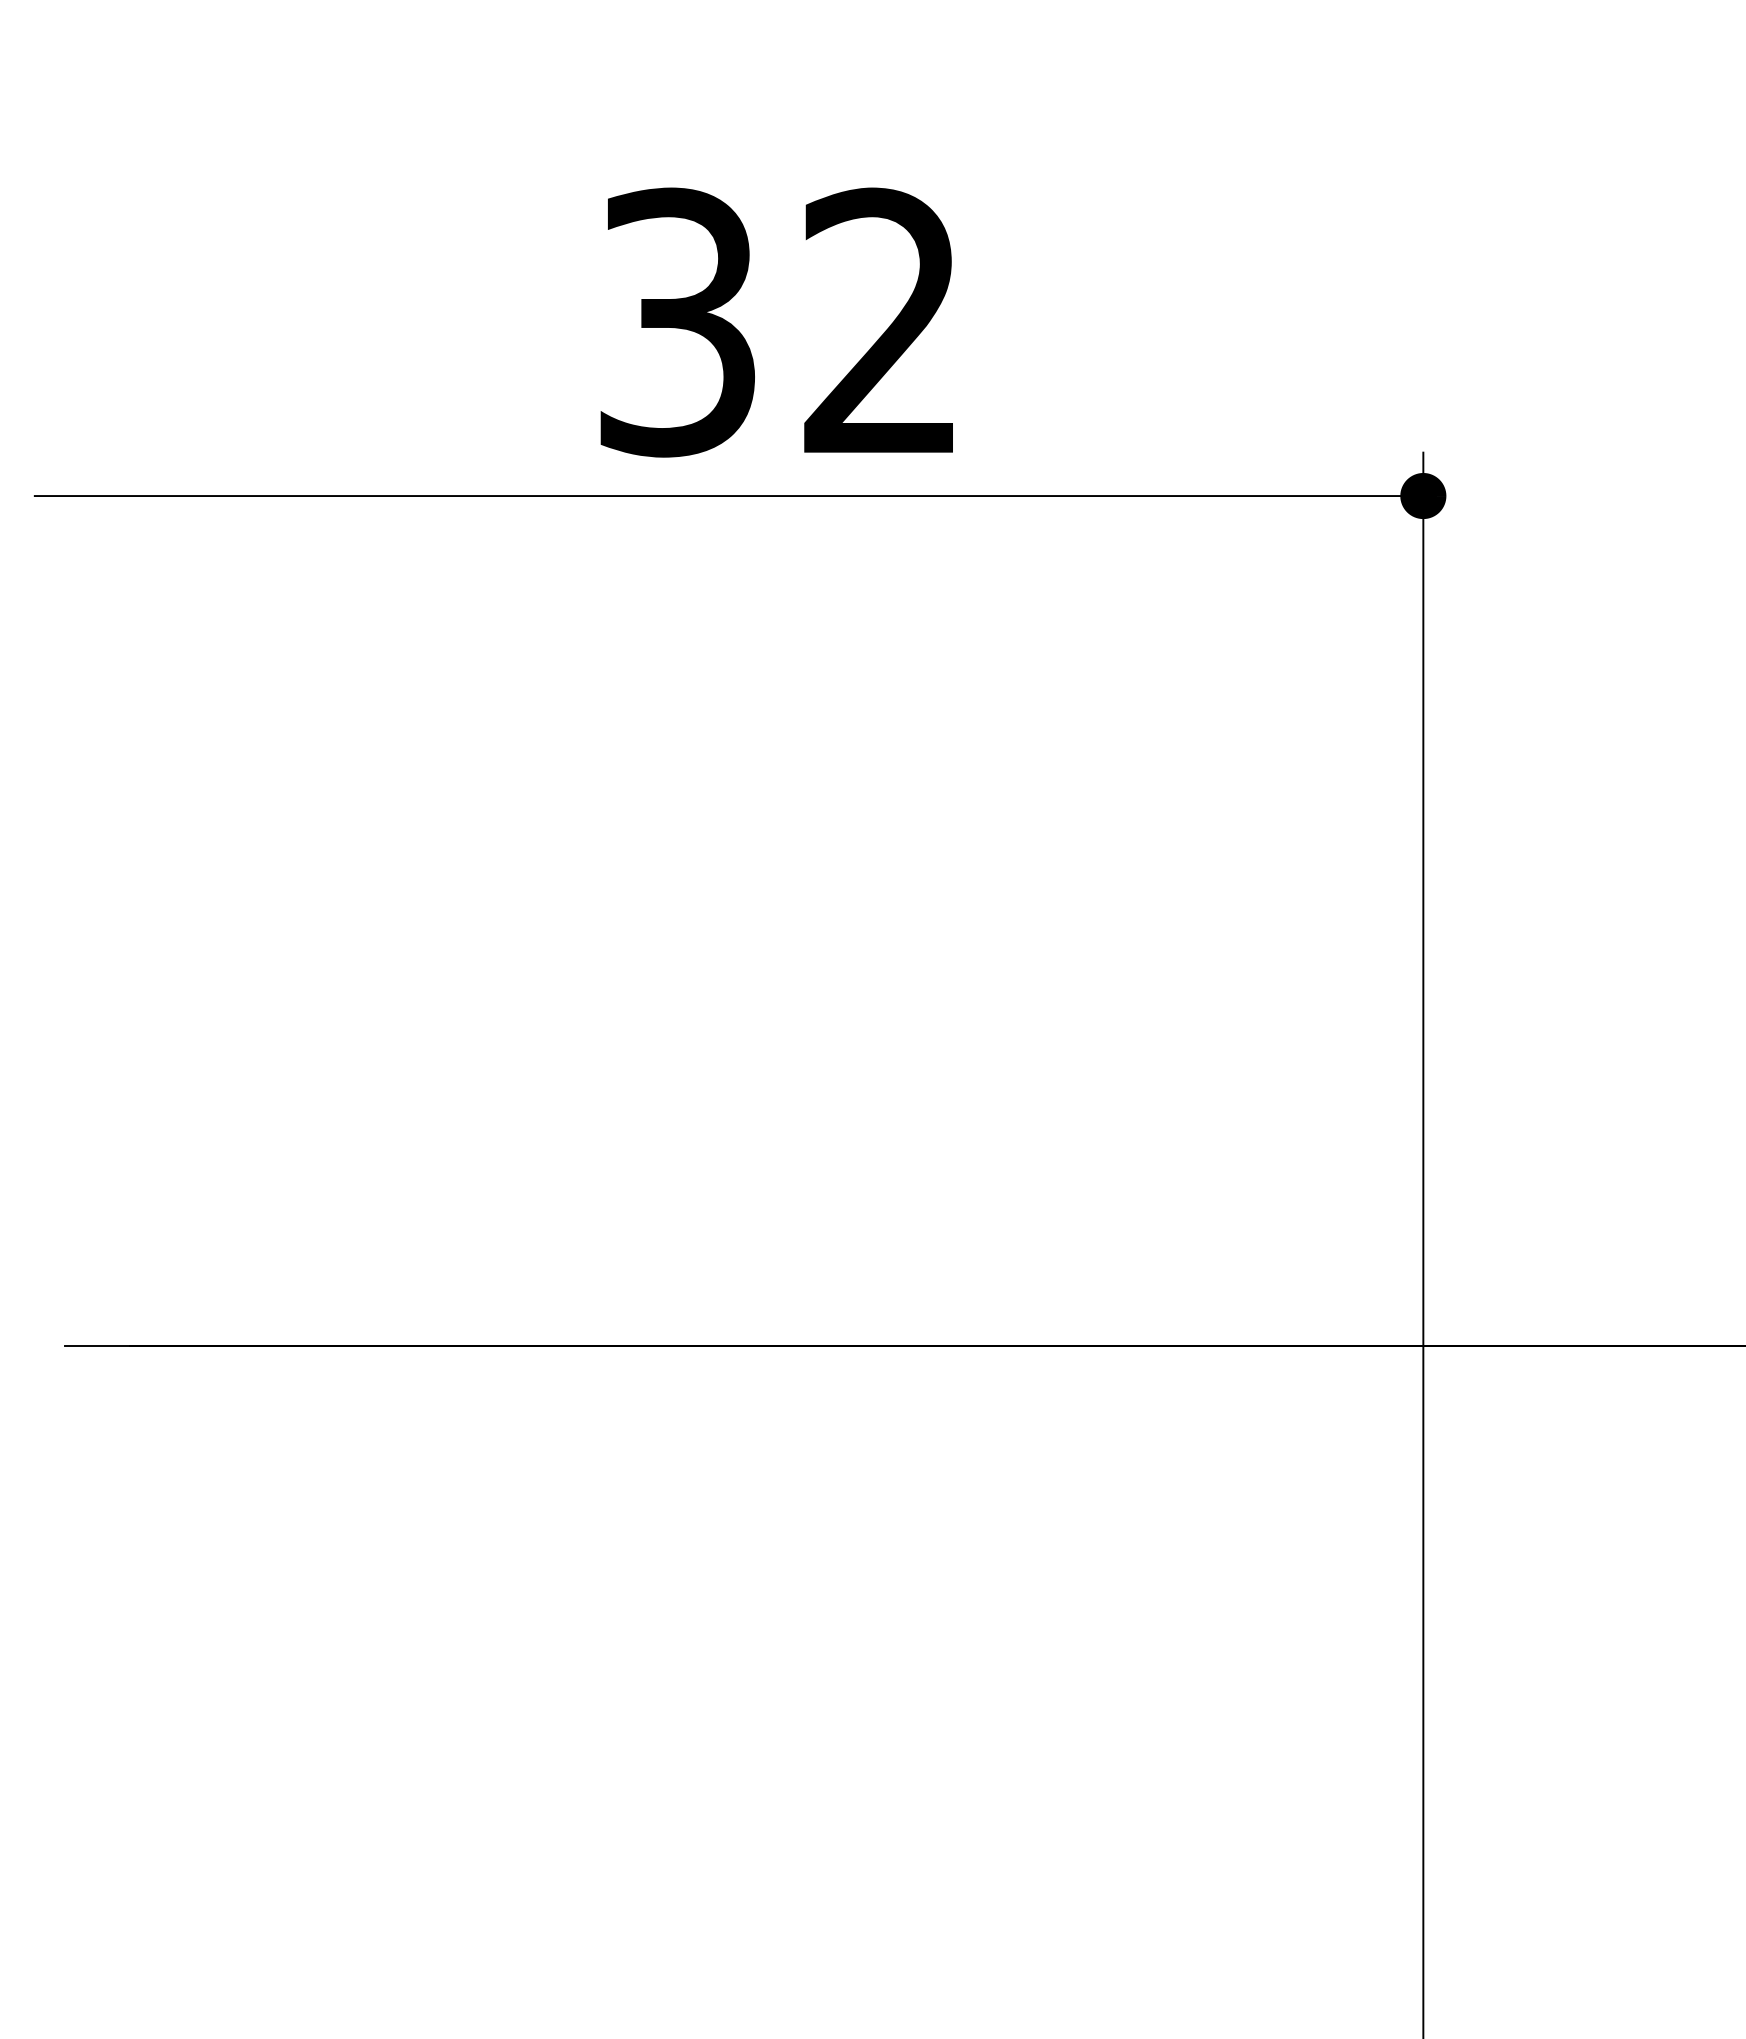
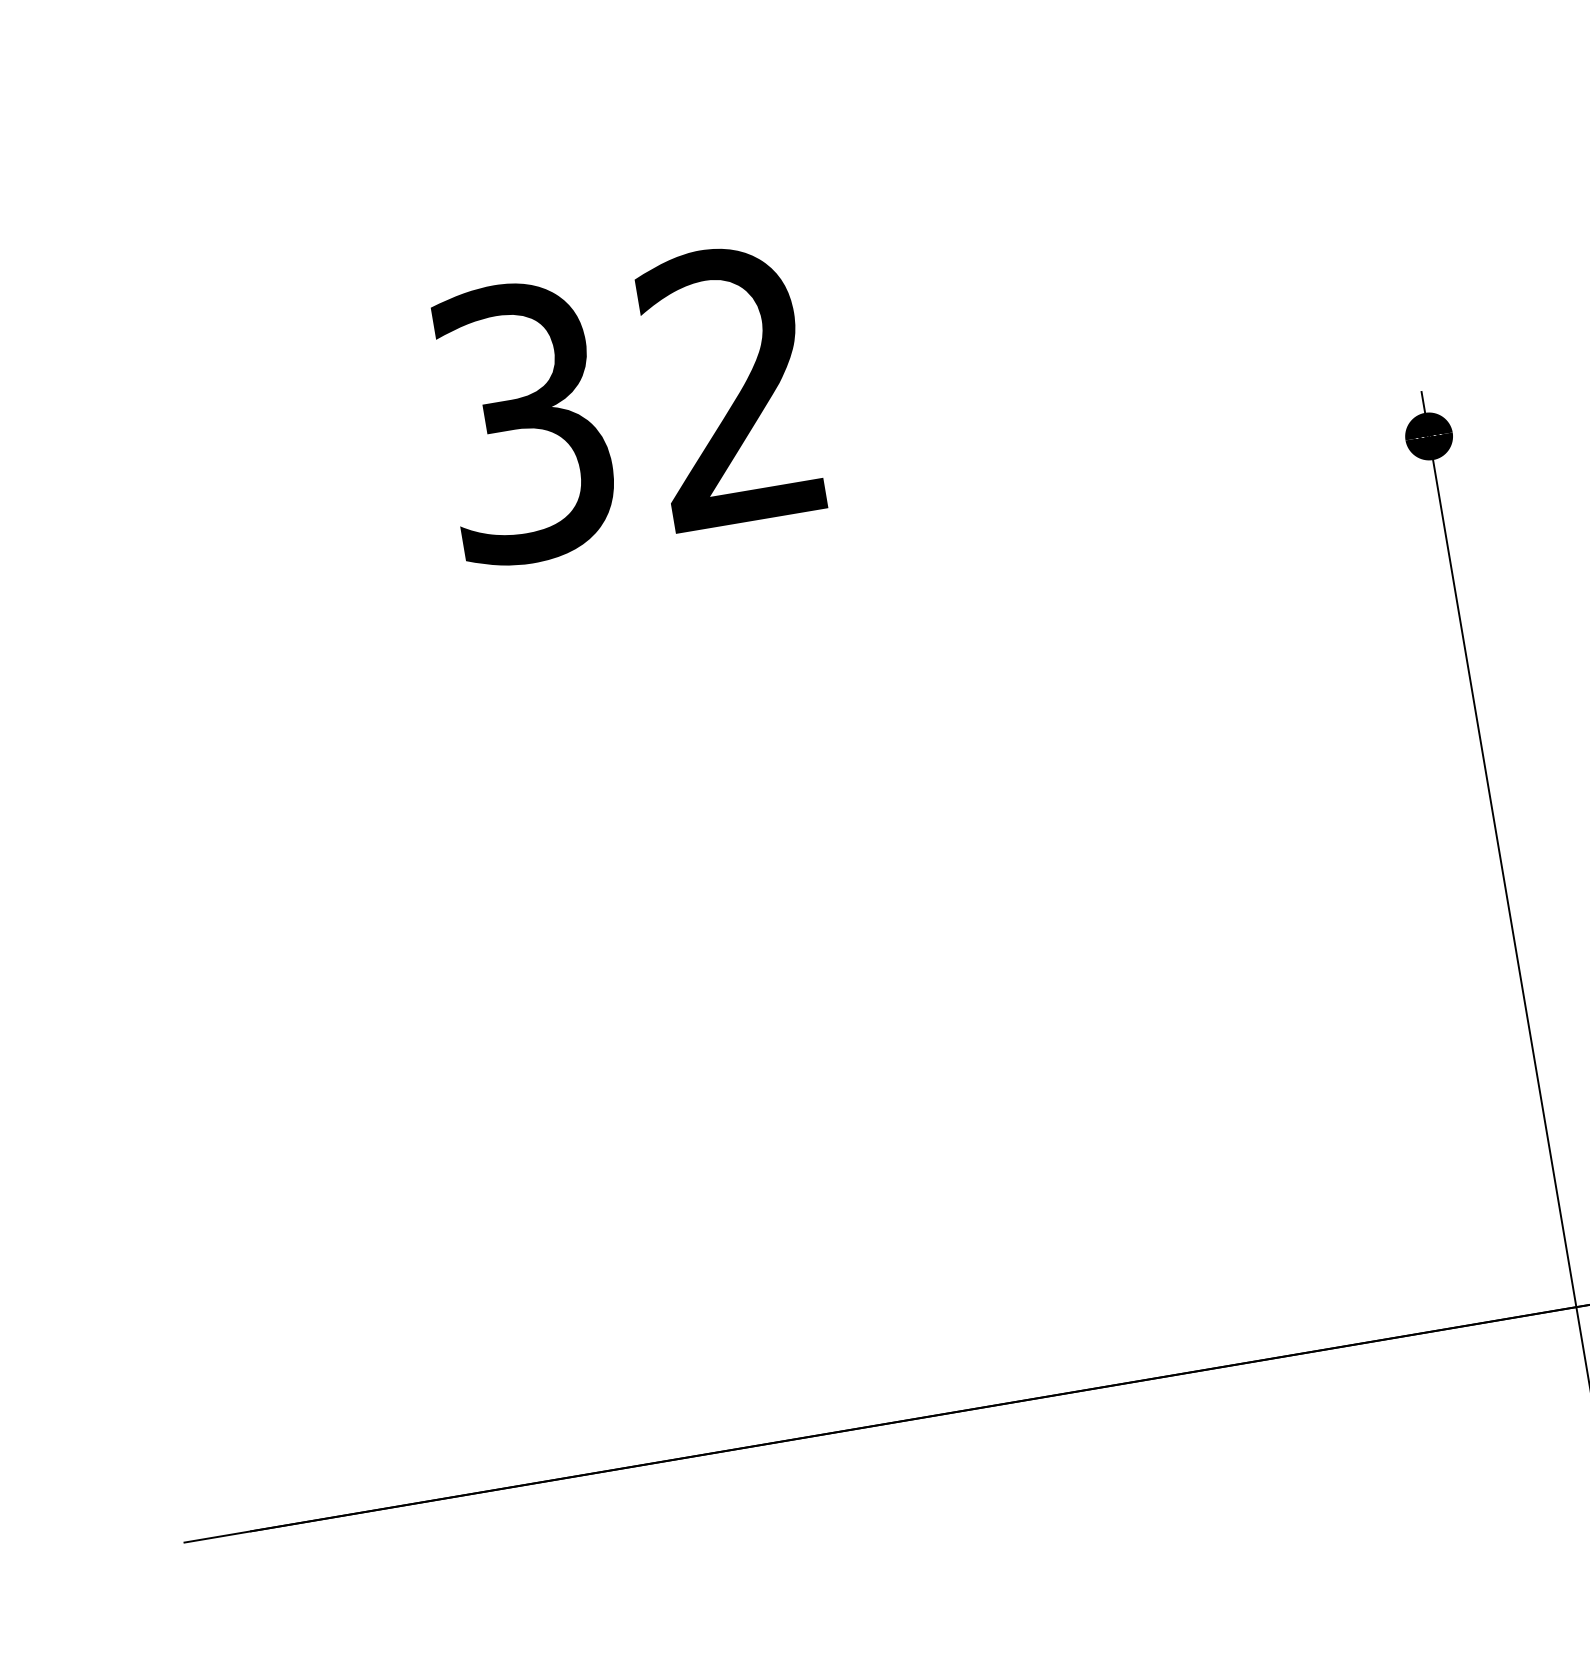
text: (776, 322) -> (624, 405), moved
line: (728, 496) -> (717, 557), removed

